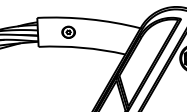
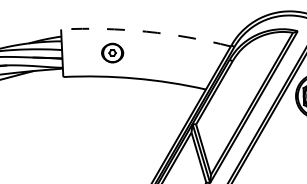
arc: (89, 19) -> (146, 32), solid -> dashed

